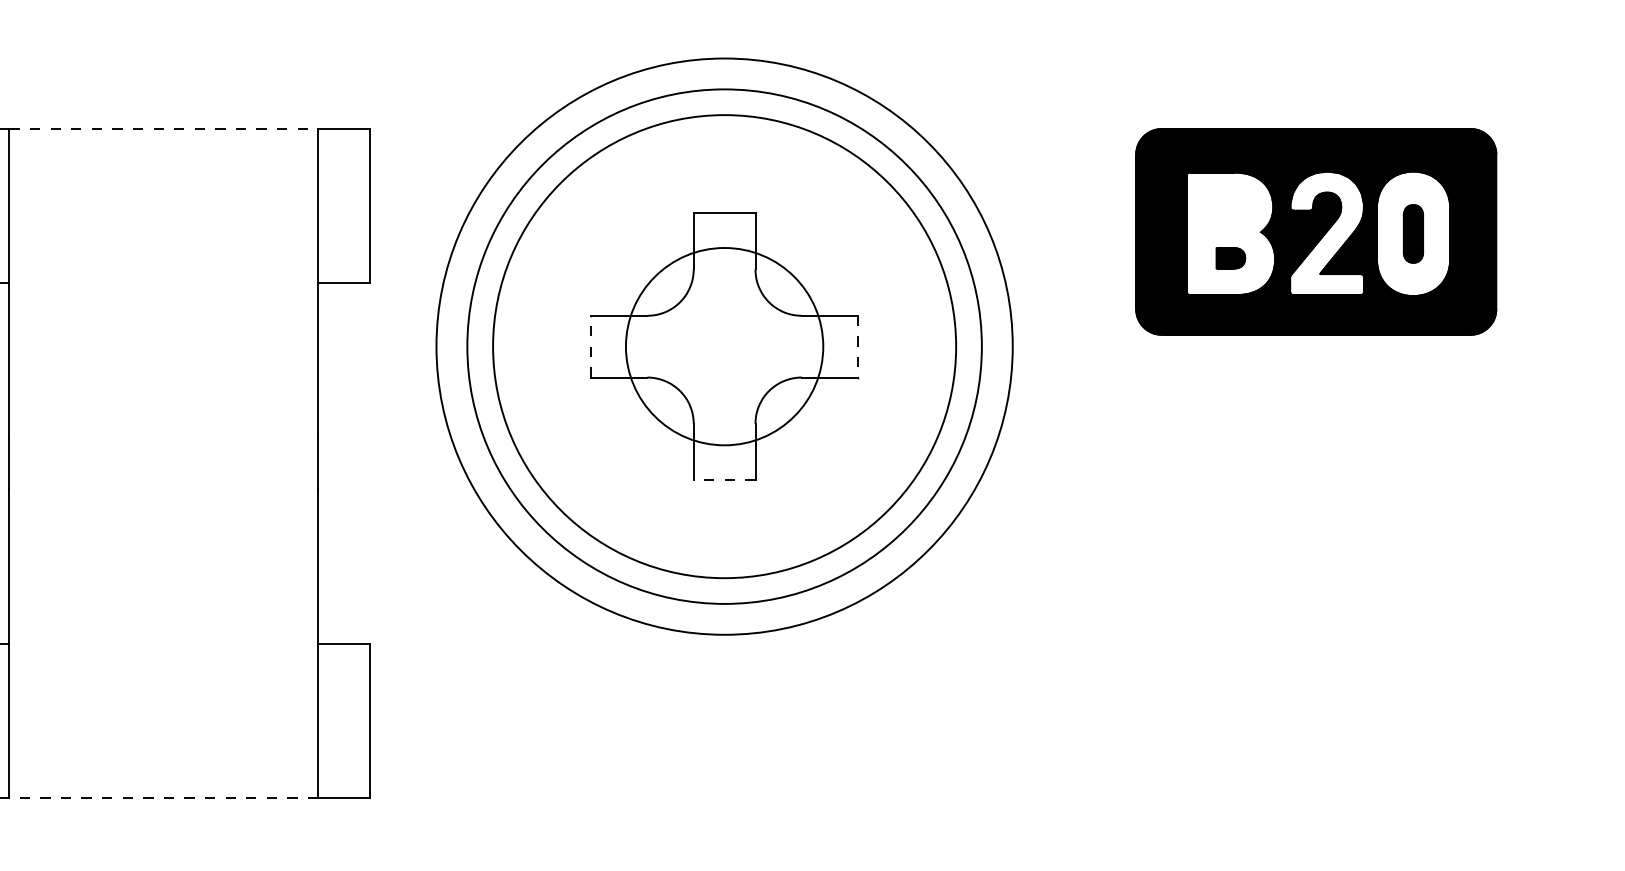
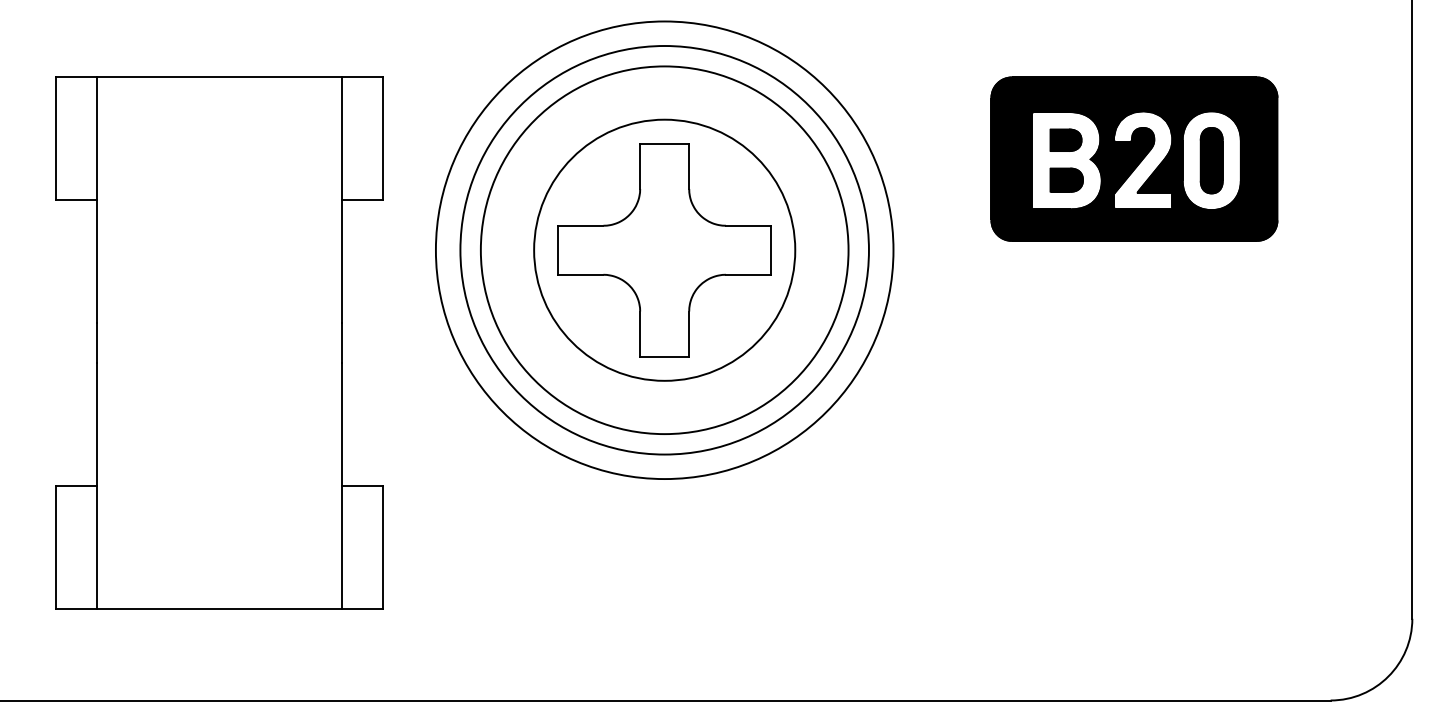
line: (163, 129) -> (219, 77), dashed -> solid
part: (1229, 207) -> (1065, 139), added
part: (1413, 233) -> (1211, 160), size x1.43
part: (1230, 257) -> (1066, 179), size x1.43
circle: (724, 345) -> (664, 249), size x1.67
line: (590, 346) -> (558, 250), dashed -> solid
line: (857, 346) -> (770, 250), dashed -> solid
line: (724, 480) -> (664, 356), dashed -> solid
line: (163, 797) -> (219, 608), dashed -> solid

